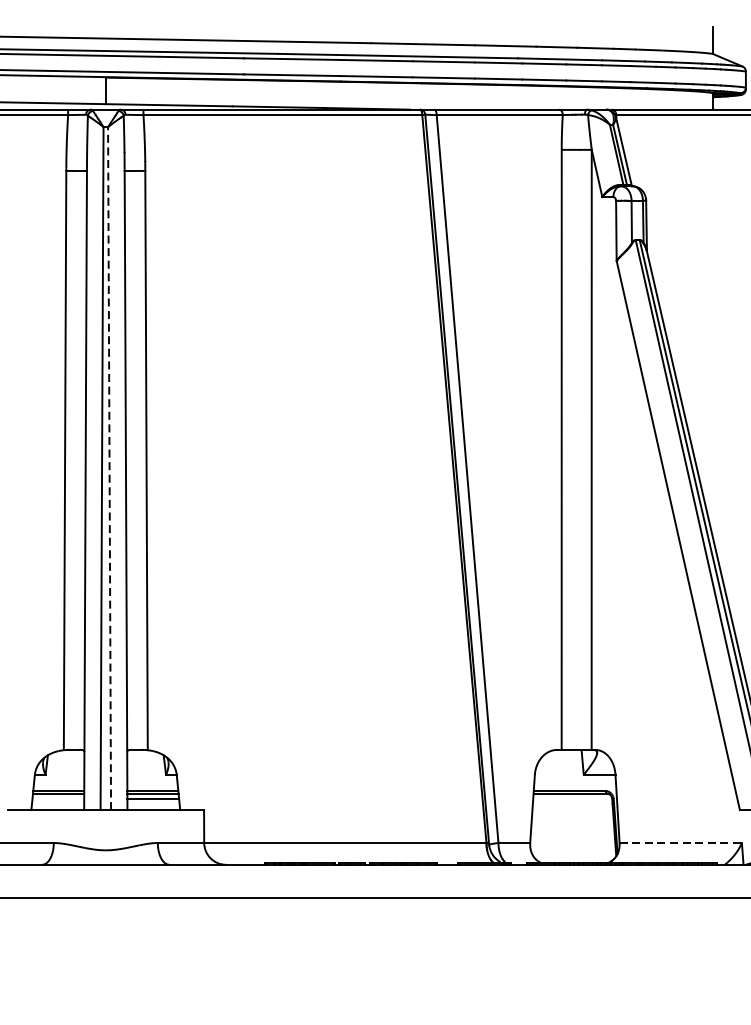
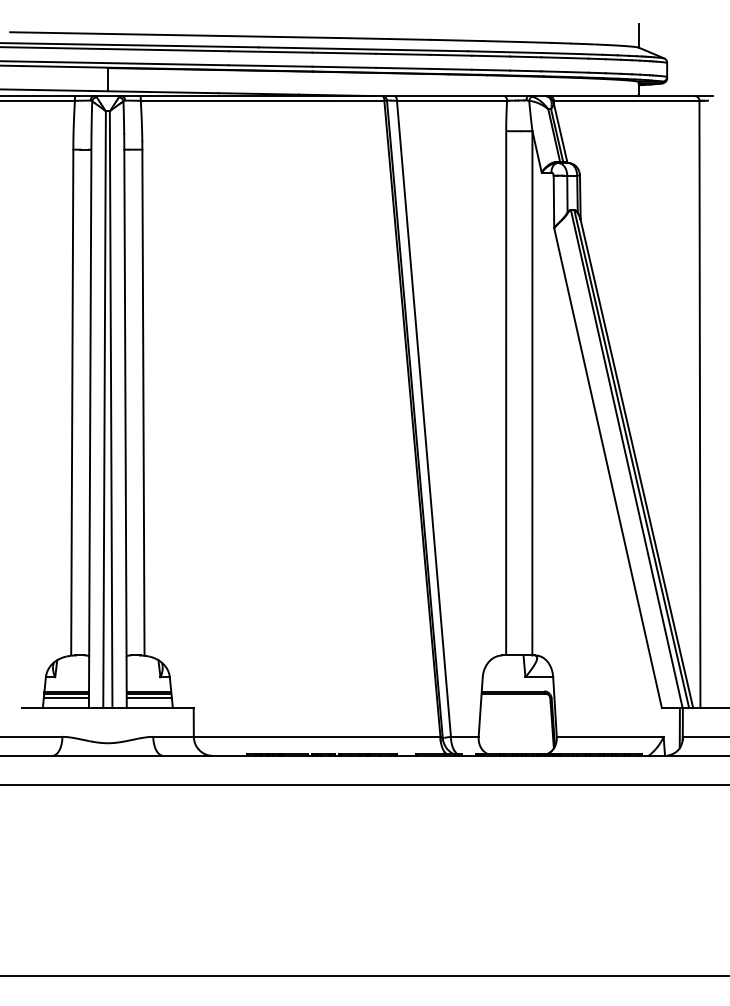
line: (109, 468) -> (111, 409), dashed -> solid
line: (57, 799) -> (65, 698), added
line: (681, 842) -> (610, 736), dashed -> solid

